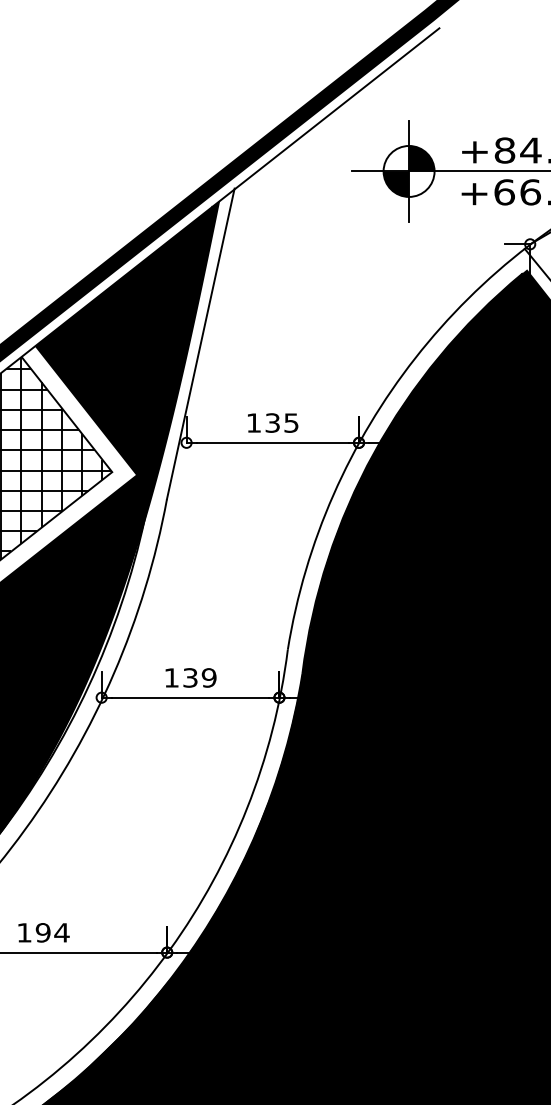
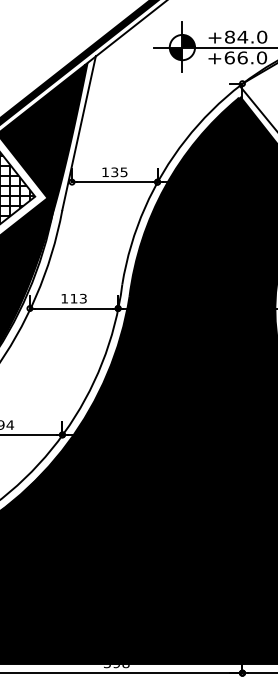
text: (199, 677) -> (78, 298), 139 -> 113

